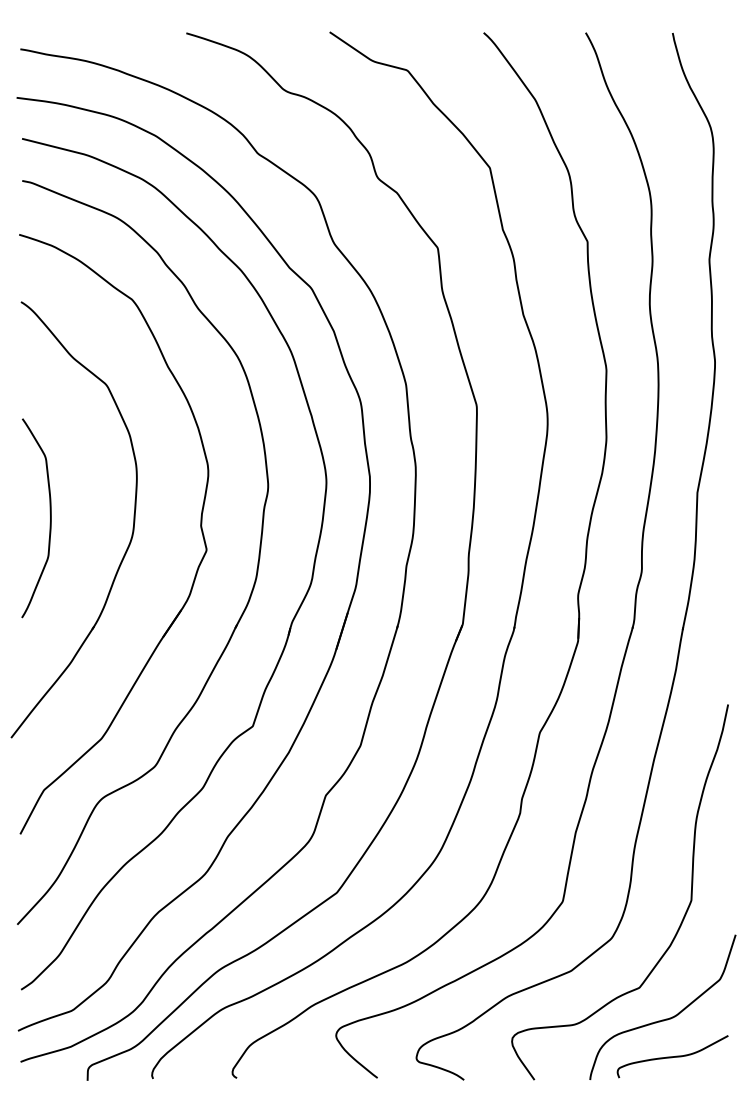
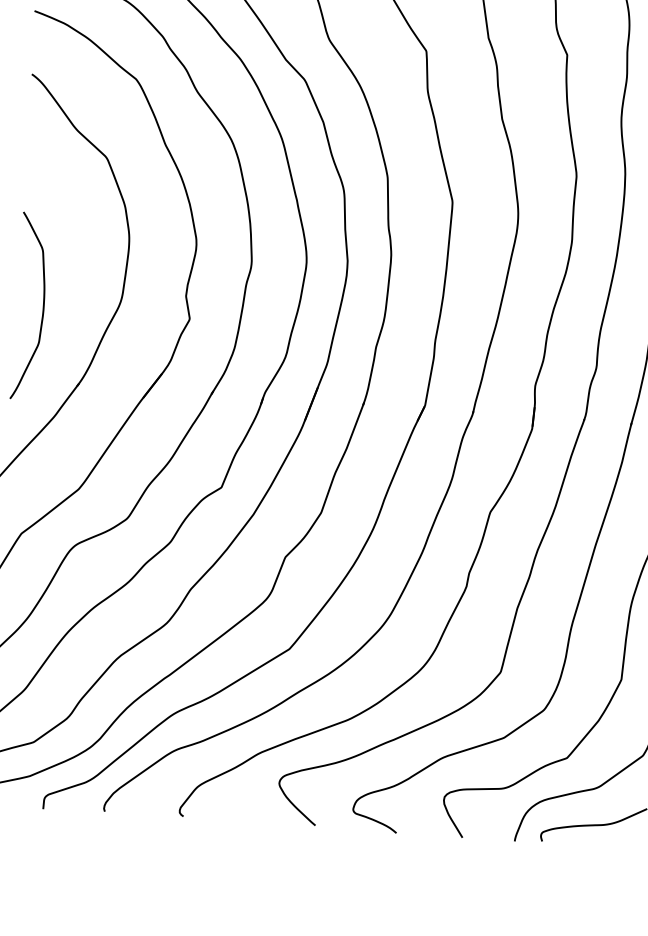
curve: (49, 522) -> (42, 311), moved

